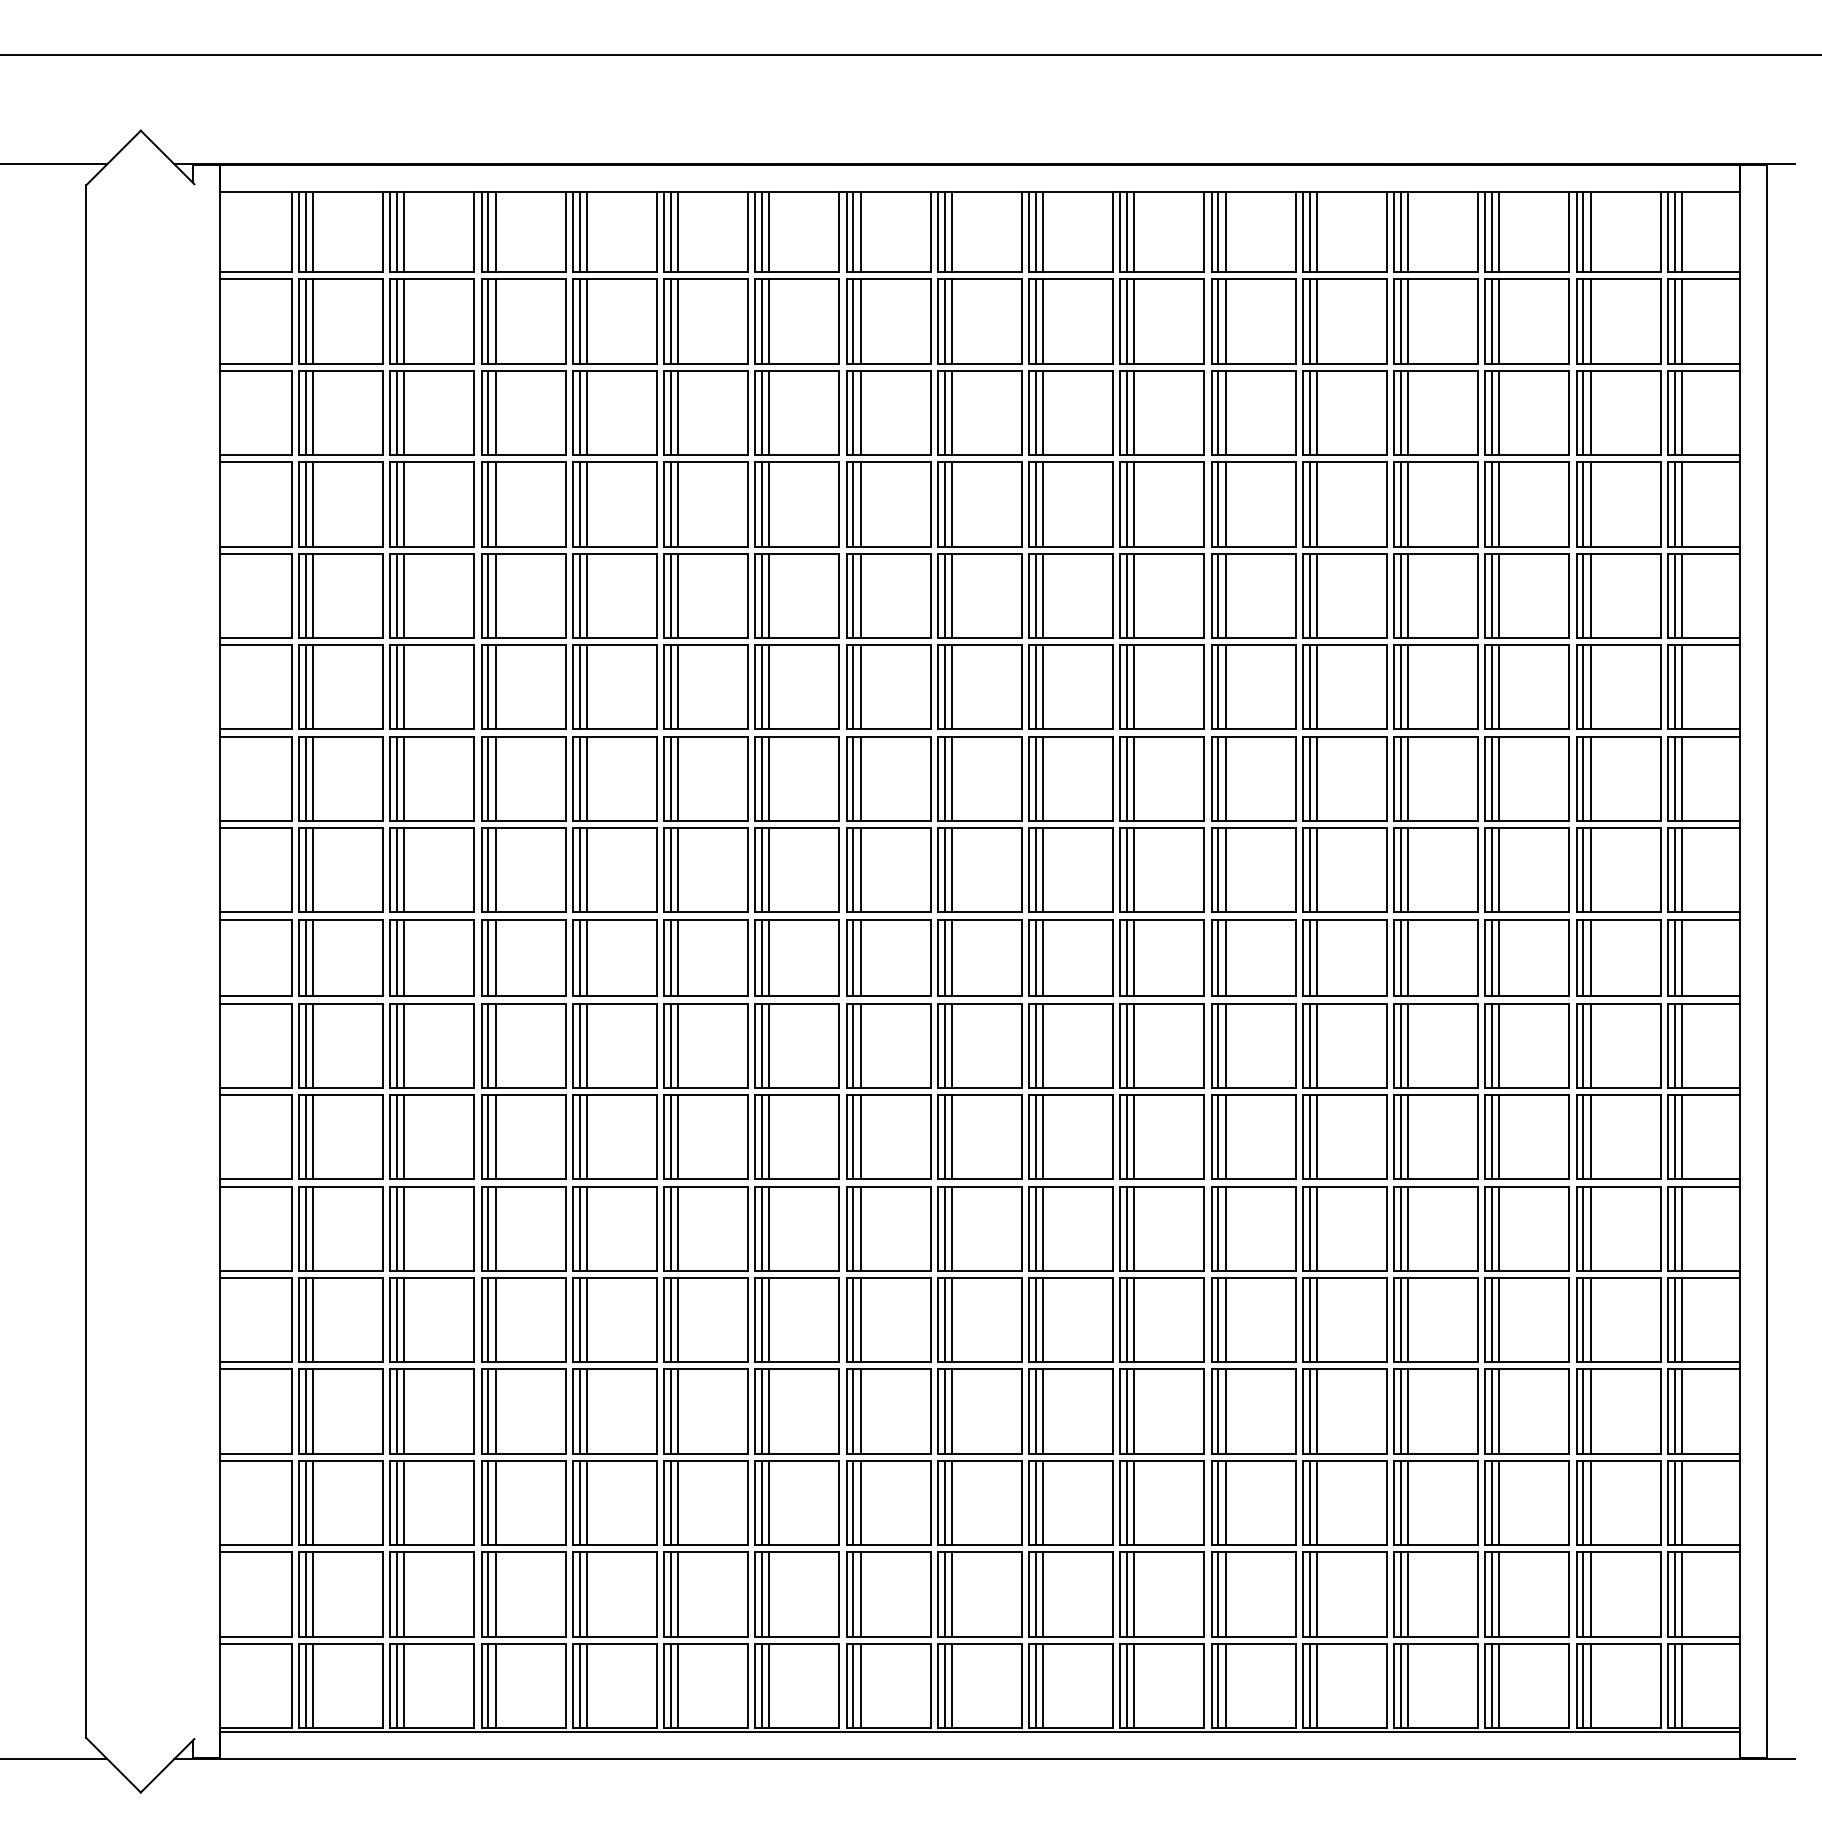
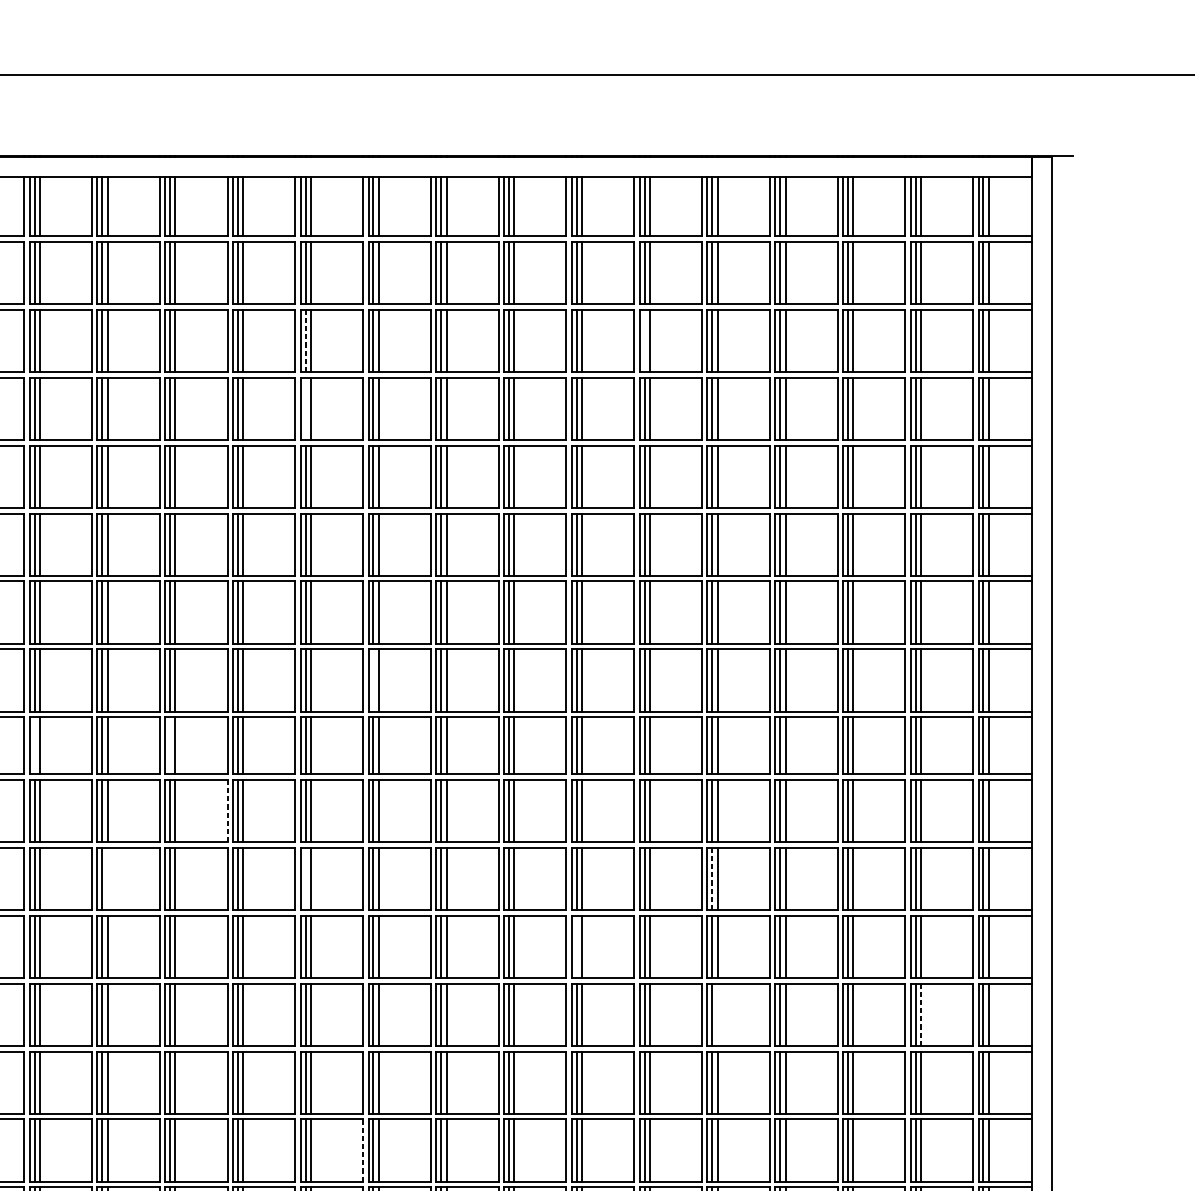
line: (1218, 412) -> (644, 340), removed
line: (762, 413) -> (305, 341), solid -> dashed
line: (762, 504) -> (305, 408), removed
line: (853, 870) -> (373, 680), removed
line: (397, 957) -> (34, 745), removed
line: (579, 957) -> (170, 745), removed
line: (656, 1046) -> (227, 811), solid -> dashed
line: (495, 1137) -> (107, 879), removed
line: (762, 1137) -> (305, 879), removed
line: (1309, 1137) -> (712, 879), solid -> dashed
line: (1127, 1228) -> (577, 946), removed
line: (1316, 1320) -> (717, 1015), removed
line: (1590, 1320) -> (921, 1015), solid -> dashed
line: (839, 1503) -> (363, 1151), solid -> dashed

